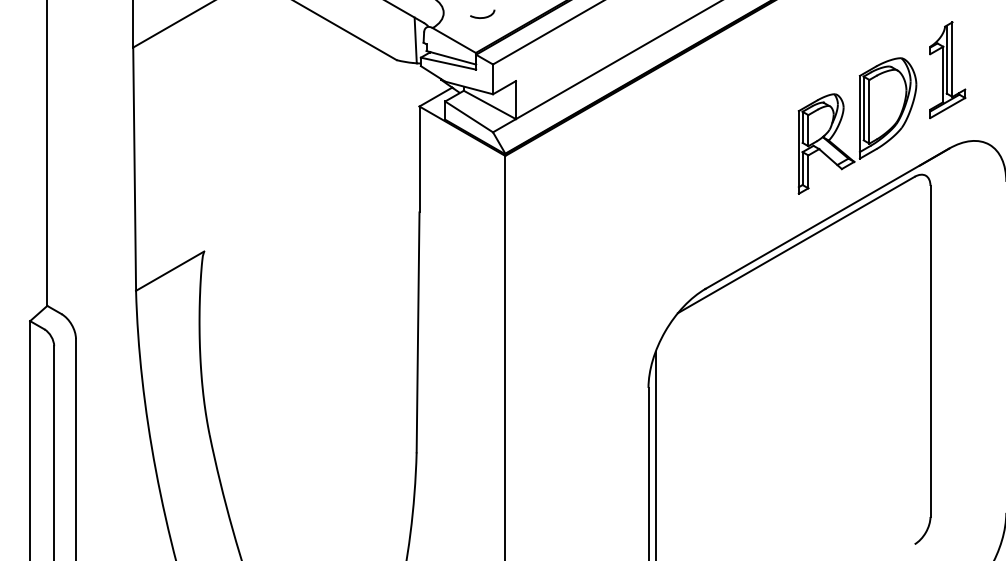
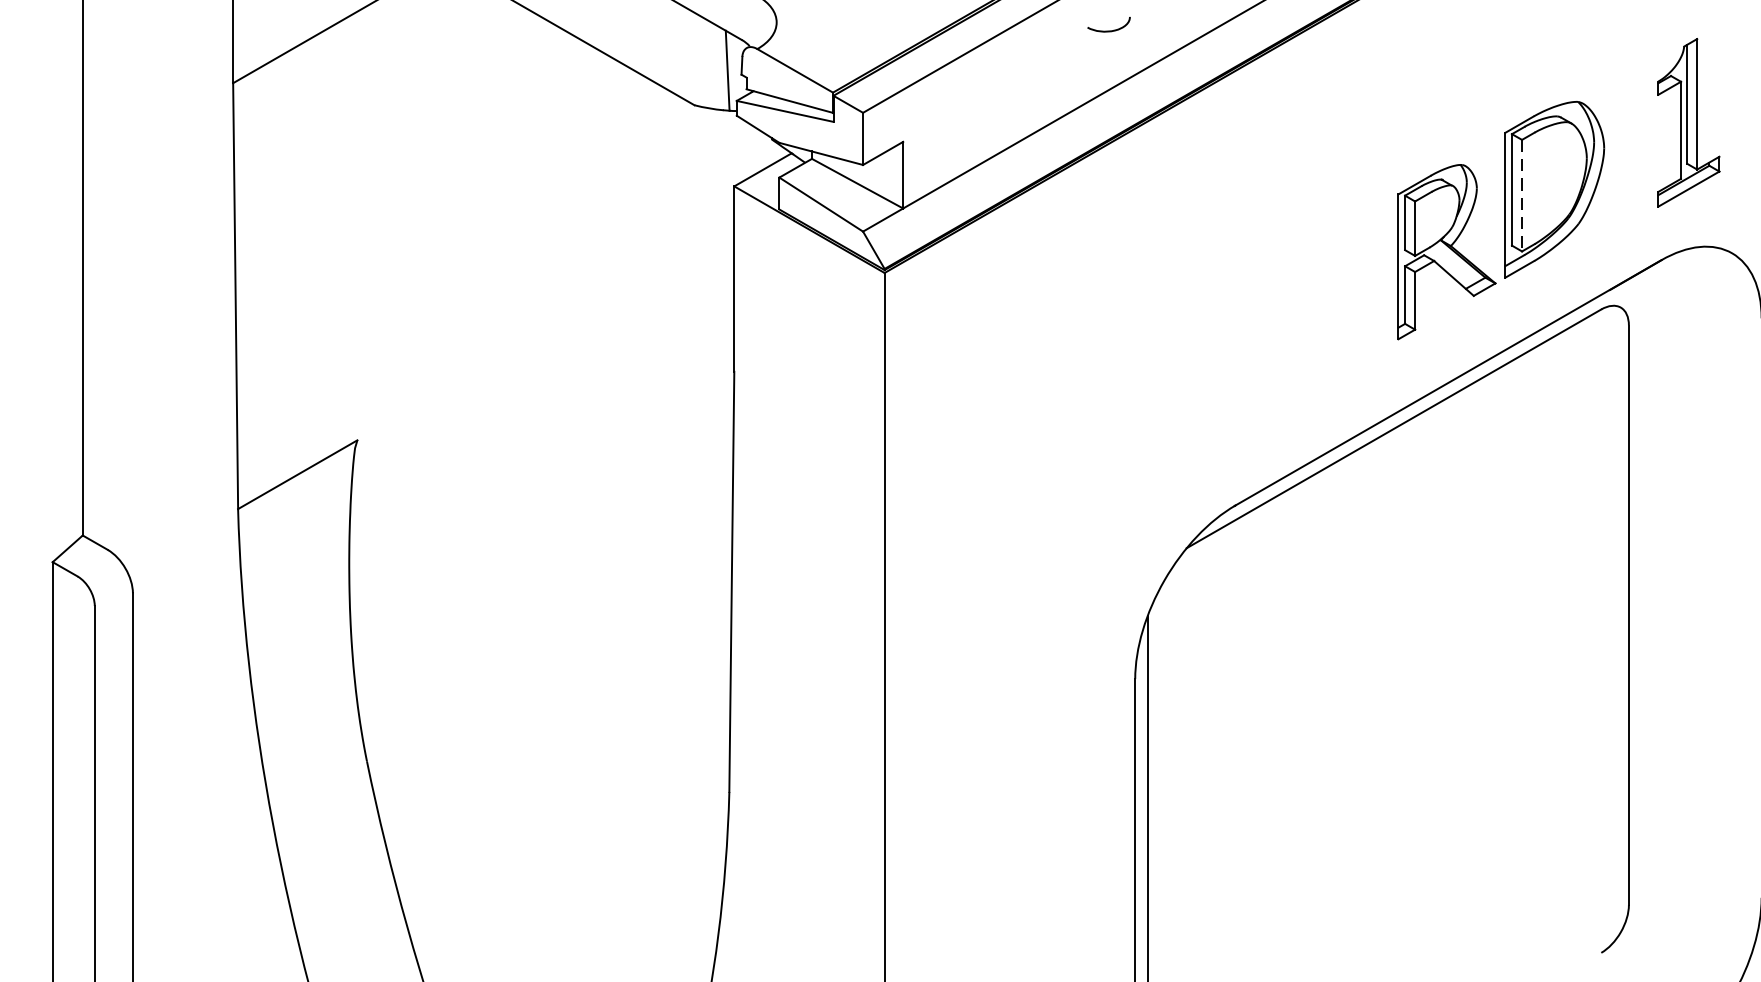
curve: (484, 16) -> (1112, 28), moved
part: (947, 70) -> (1688, 123), moved
line: (869, 111) -> (1522, 195), solid -> dashed

